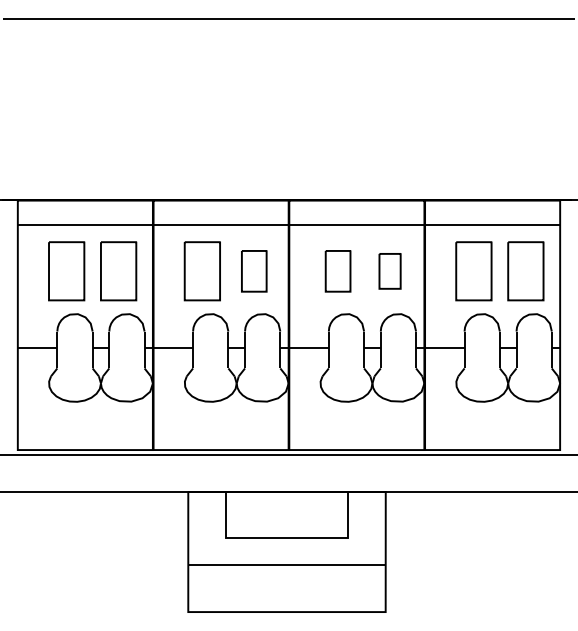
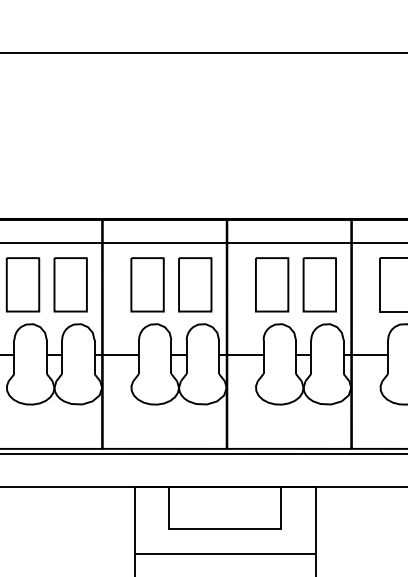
part: (253, 271) -> (194, 285), size x1.43
part: (337, 271) -> (271, 285), size x1.43
part: (389, 271) -> (319, 285), size x1.67

